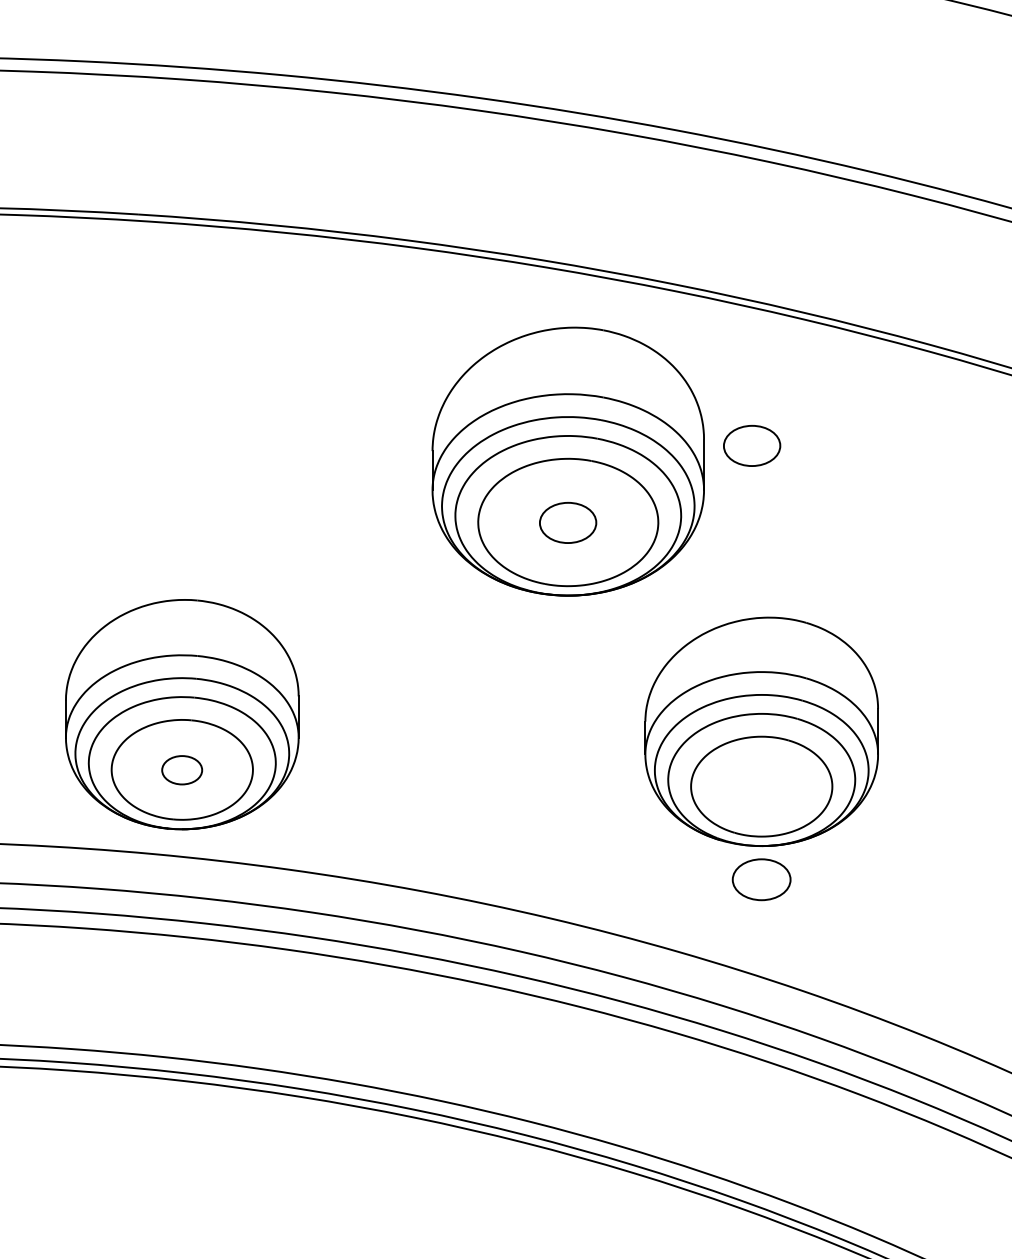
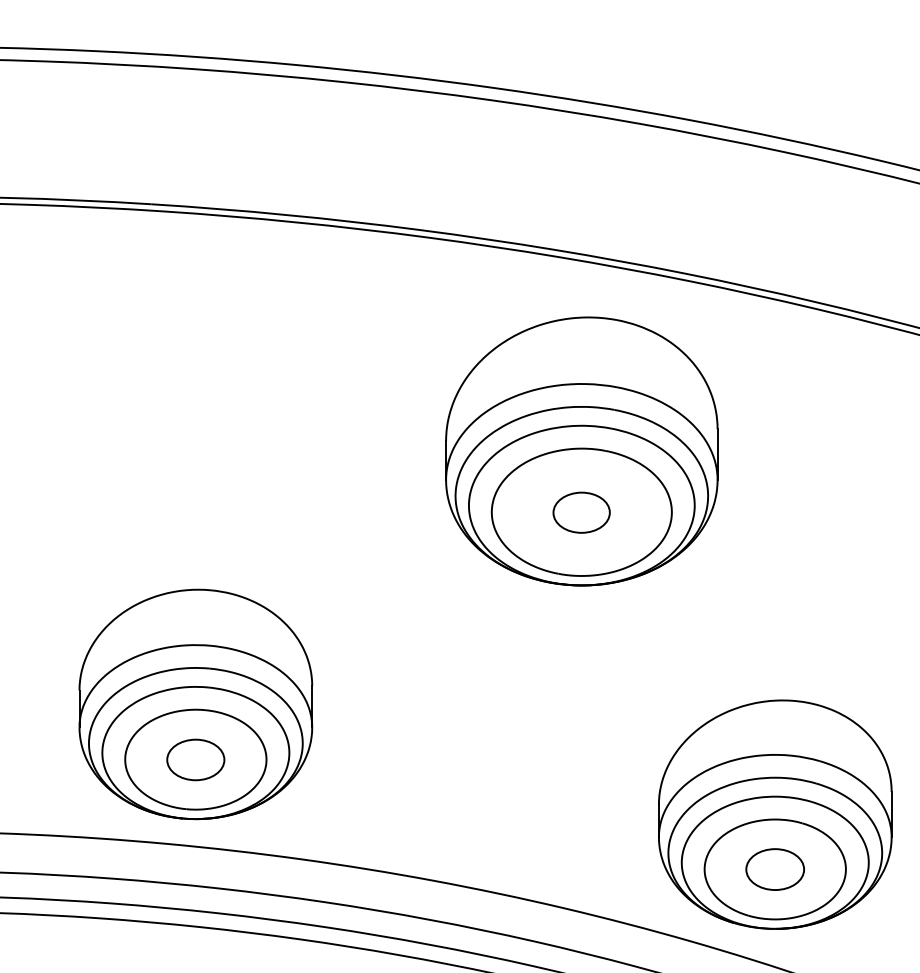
part: (752, 445) -> (766, 435), removed
part: (761, 731) -> (775, 814), moved
part: (181, 770) -> (195, 760), size x1.43

